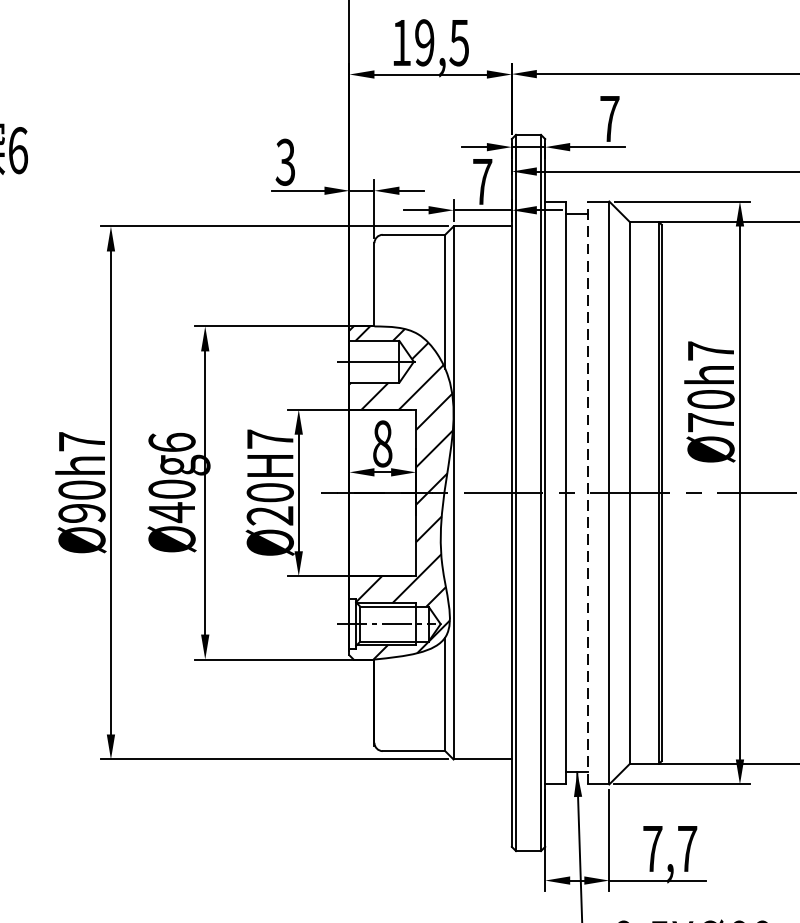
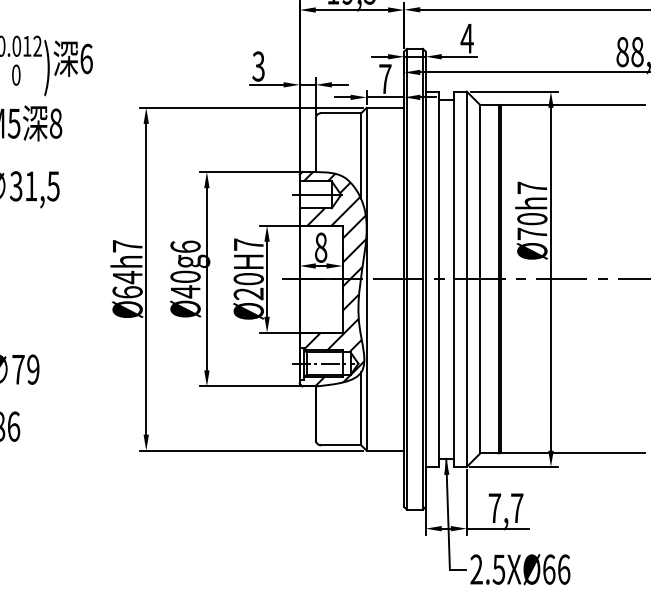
text: (608, 118) -> (466, 38), 7 -> 4
line: (588, 493) -> (453, 279), dashed -> solid
text: (81, 501) -> (127, 284), Ø90 -> Ø64

